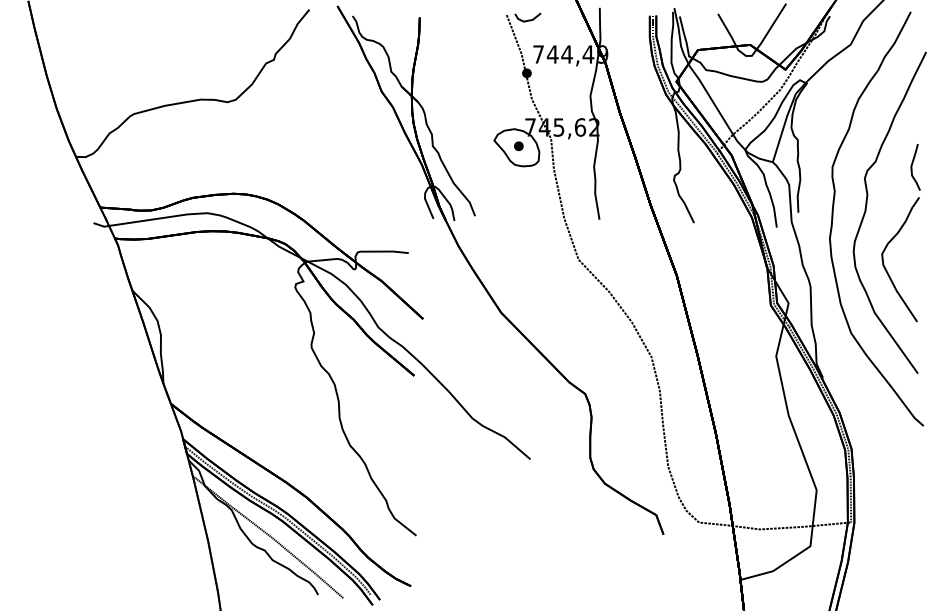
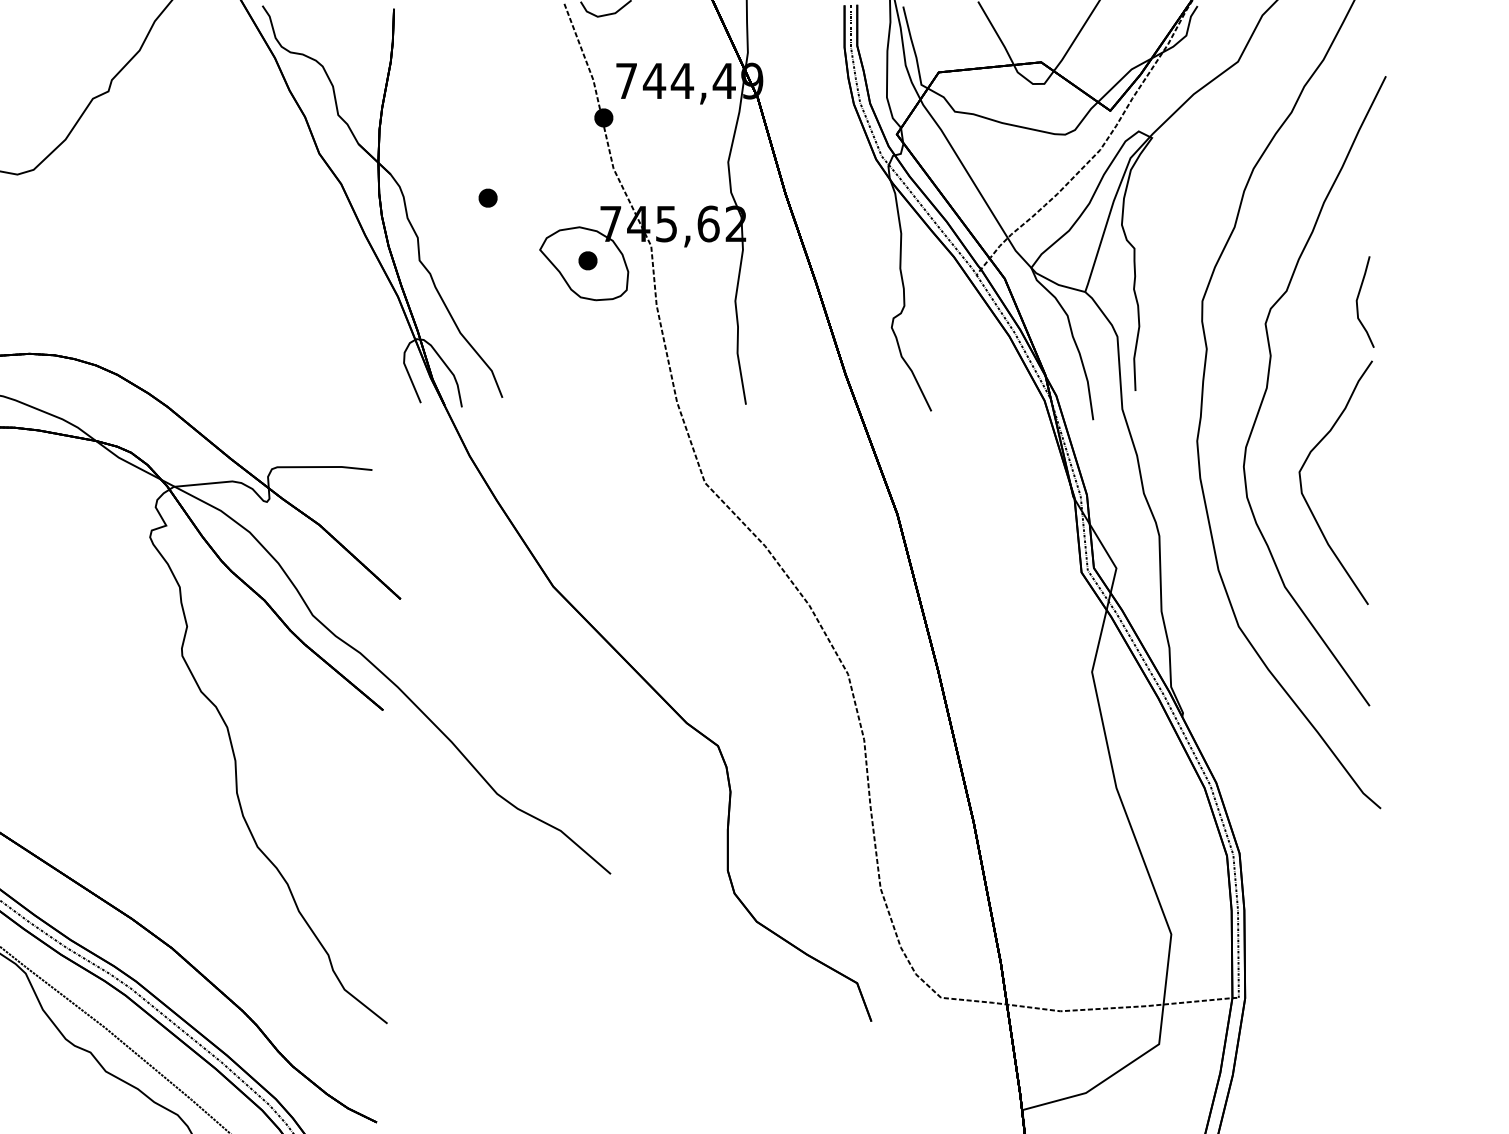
part: (467, 114) -> (487, 198), added

